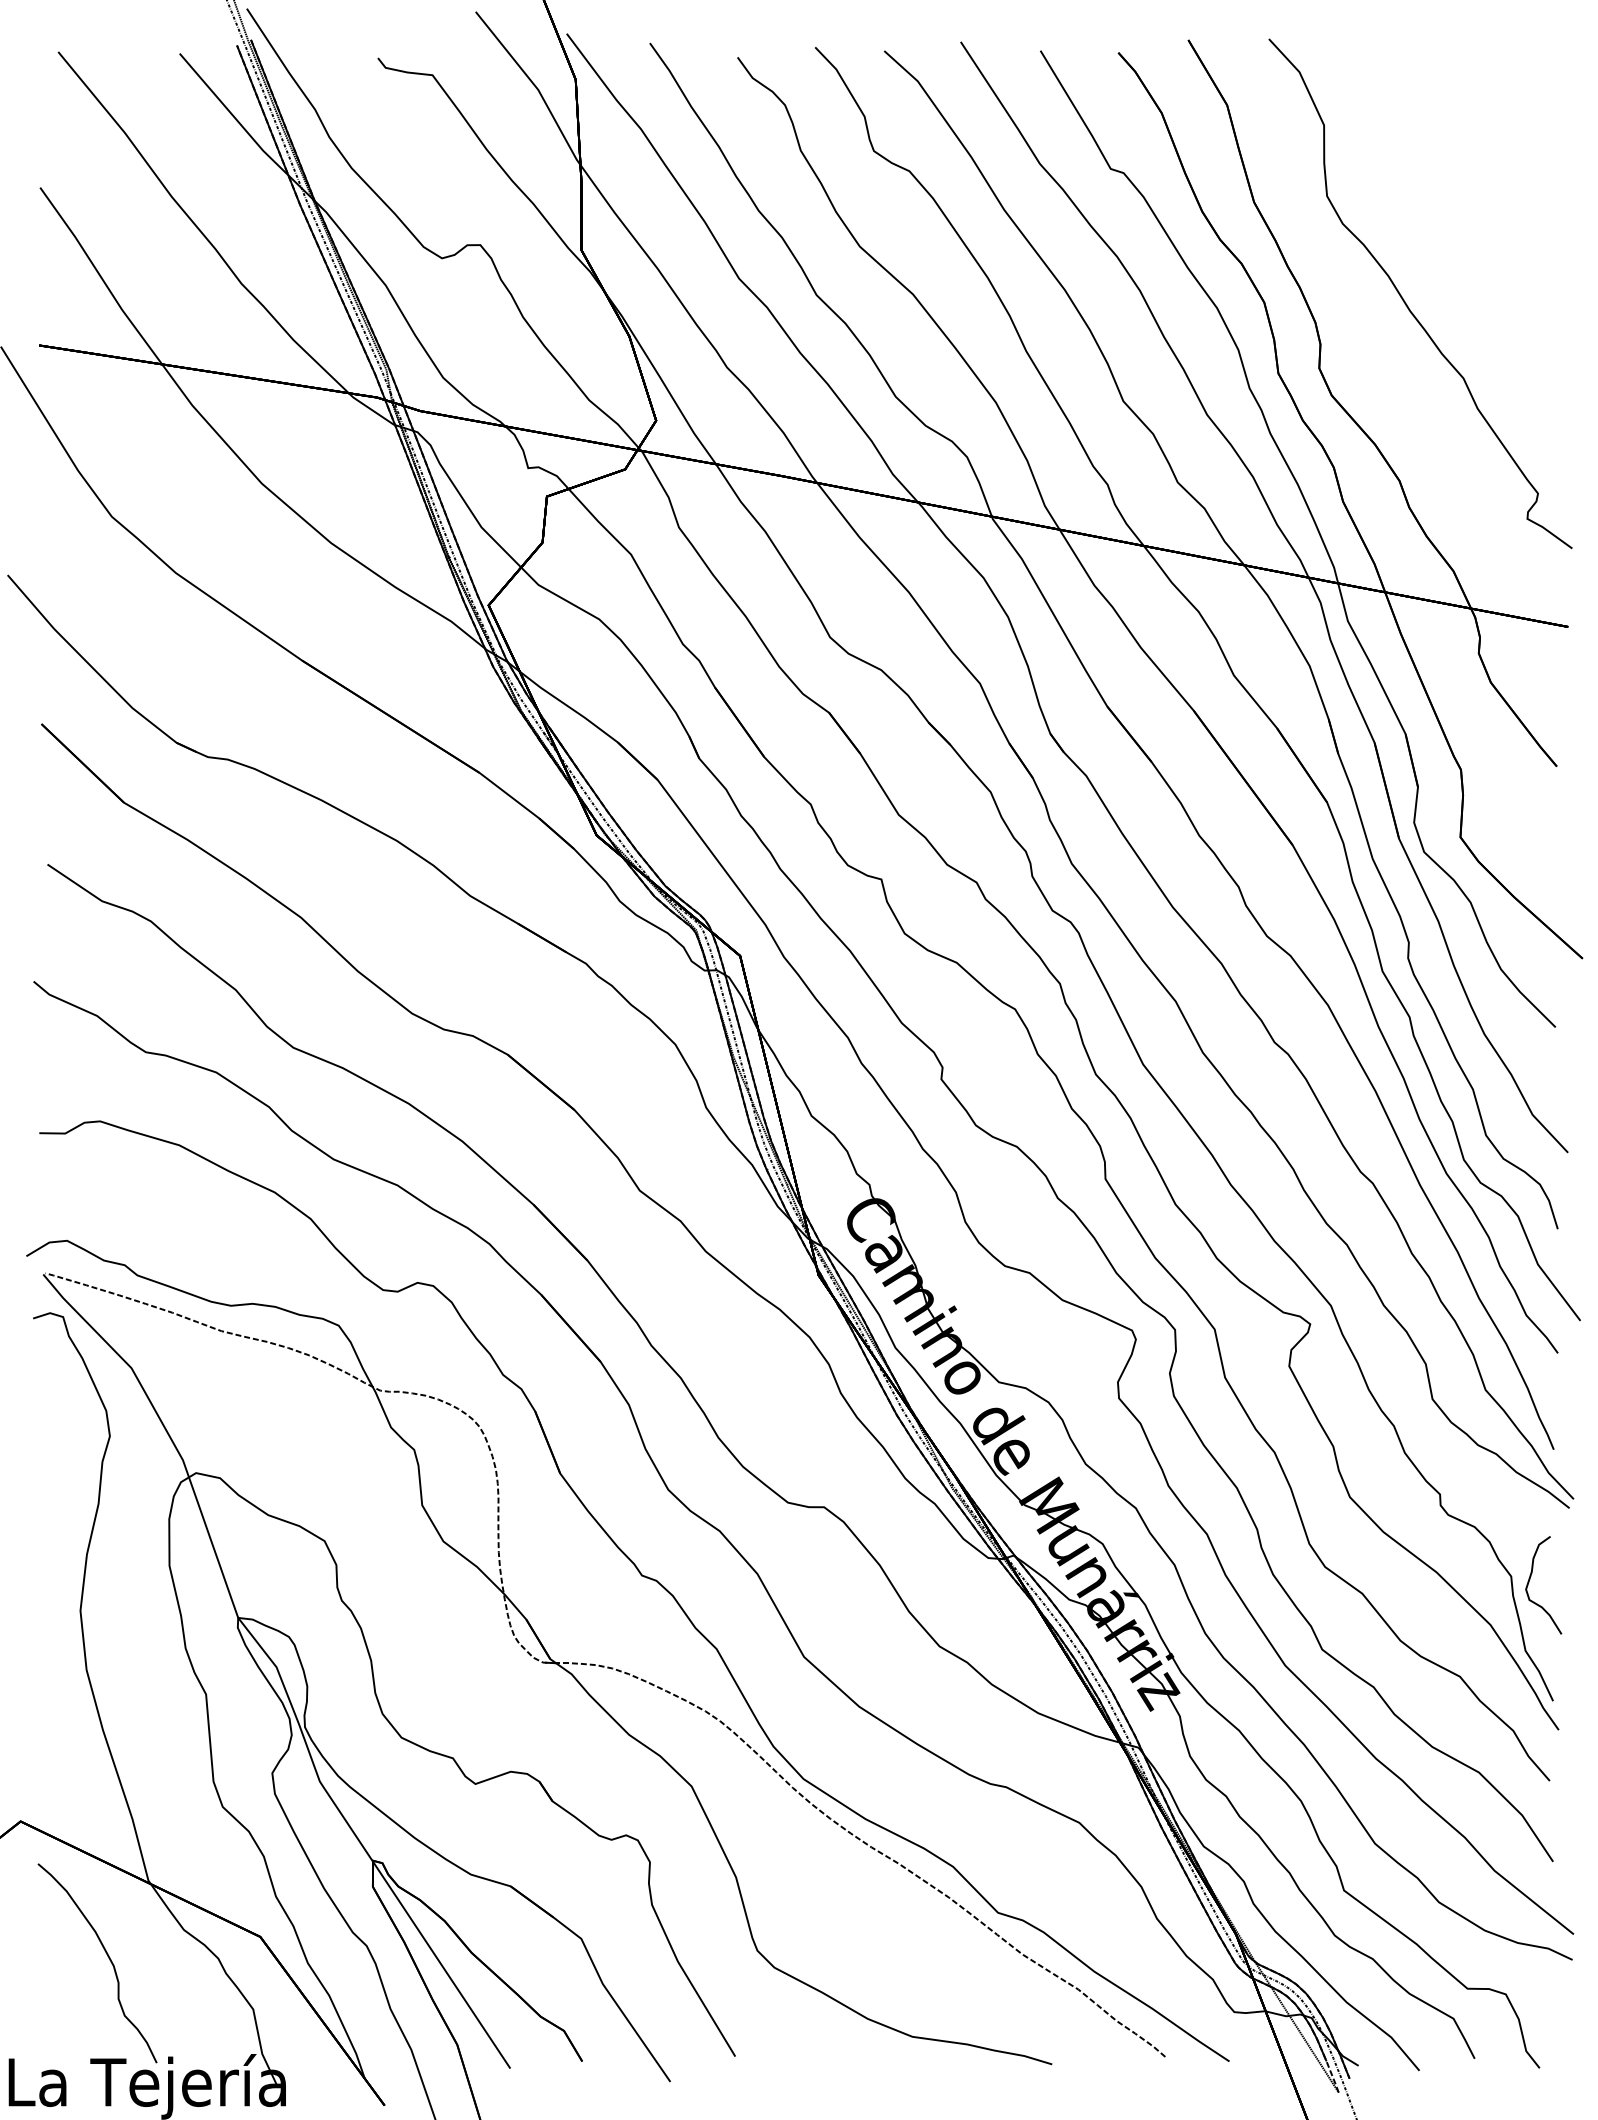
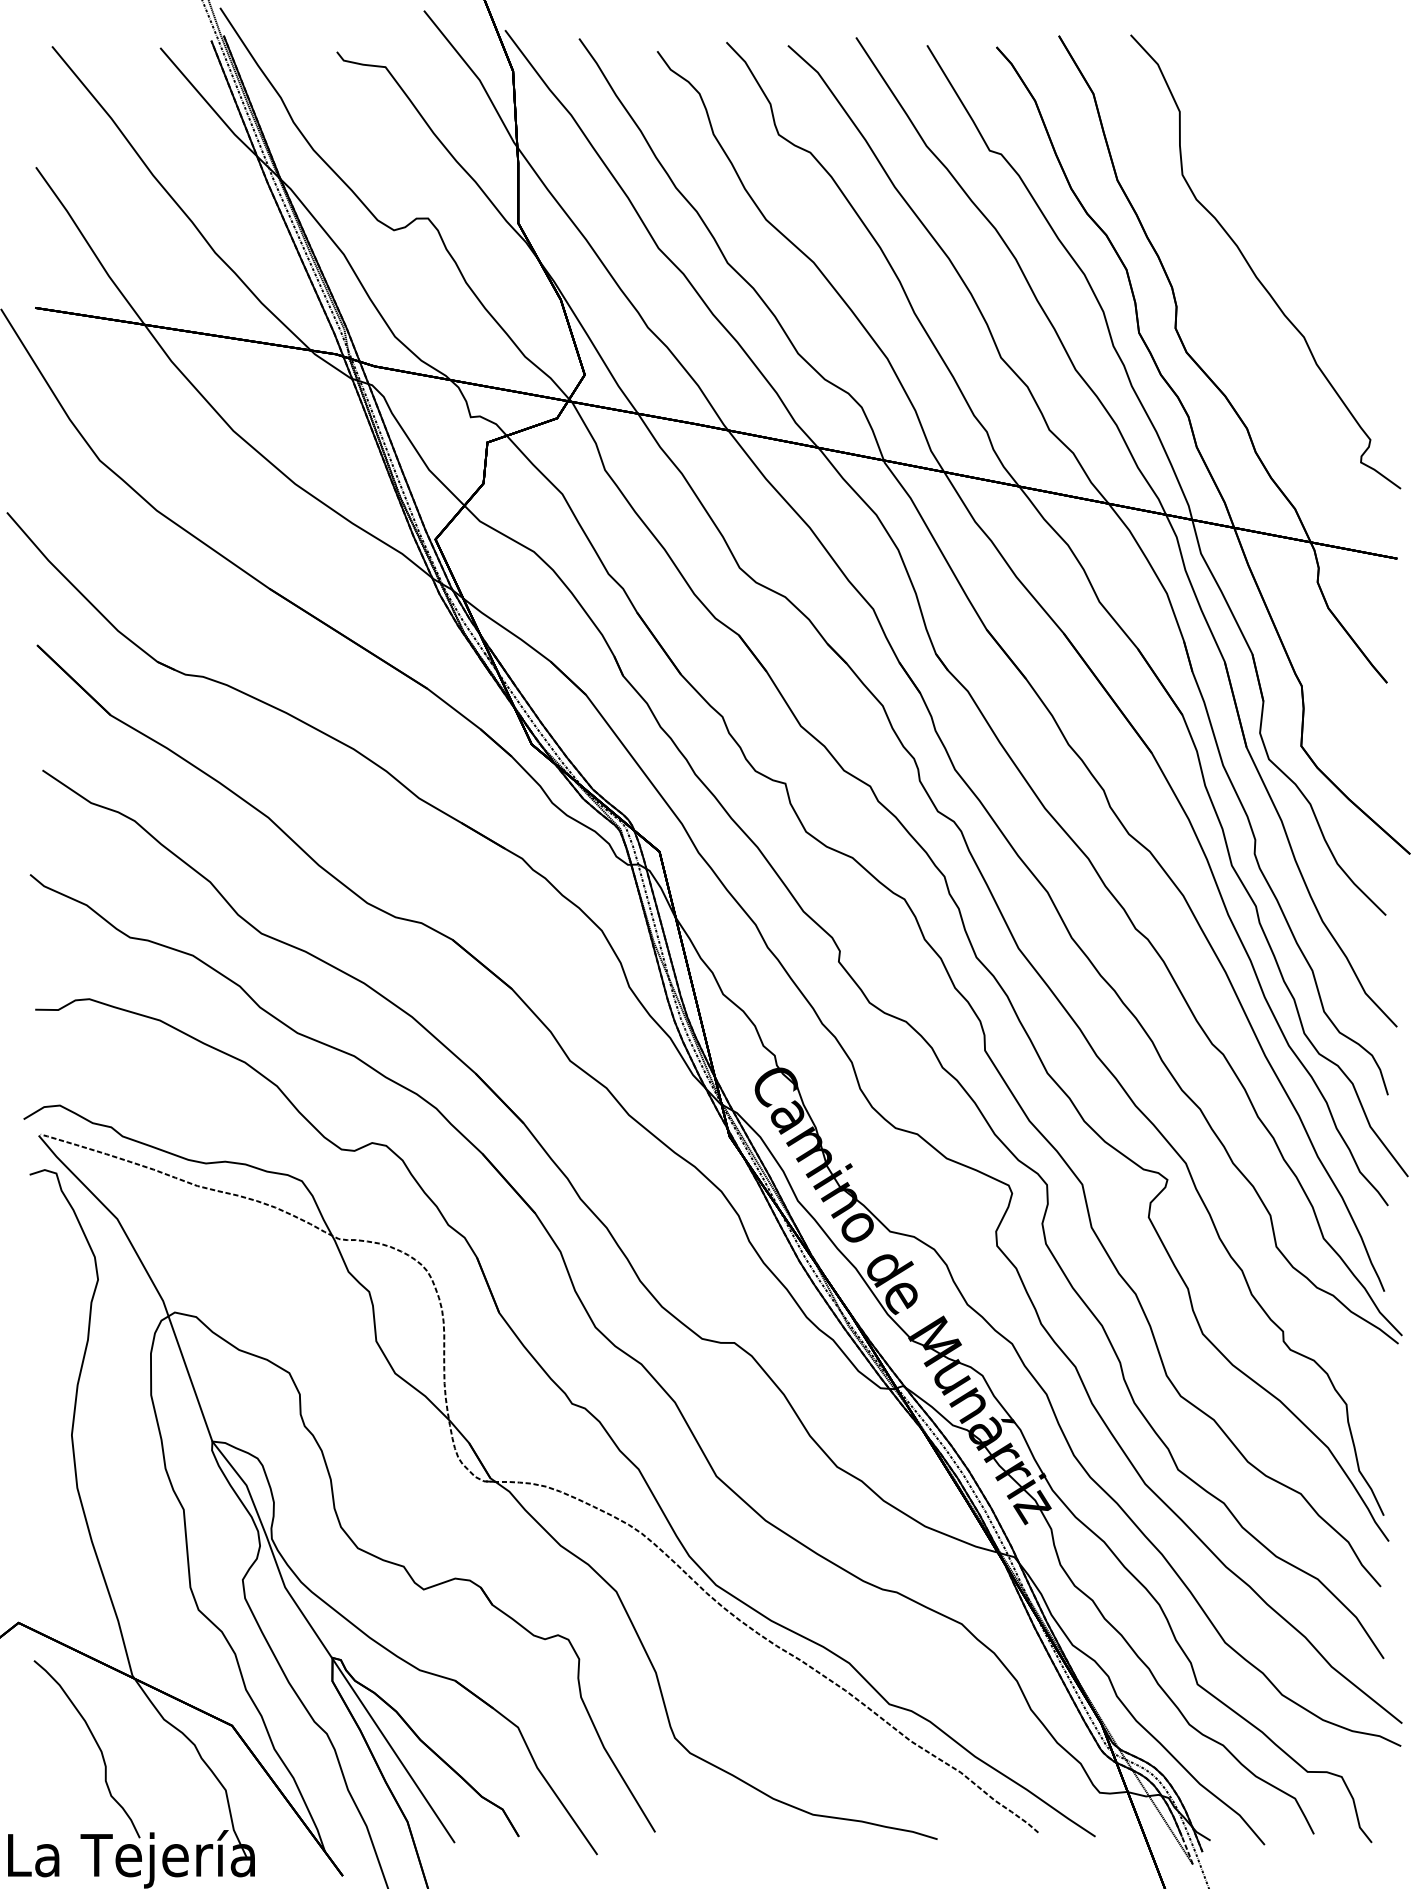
curve: (1530, 1579) -> (1363, 1407), removed

